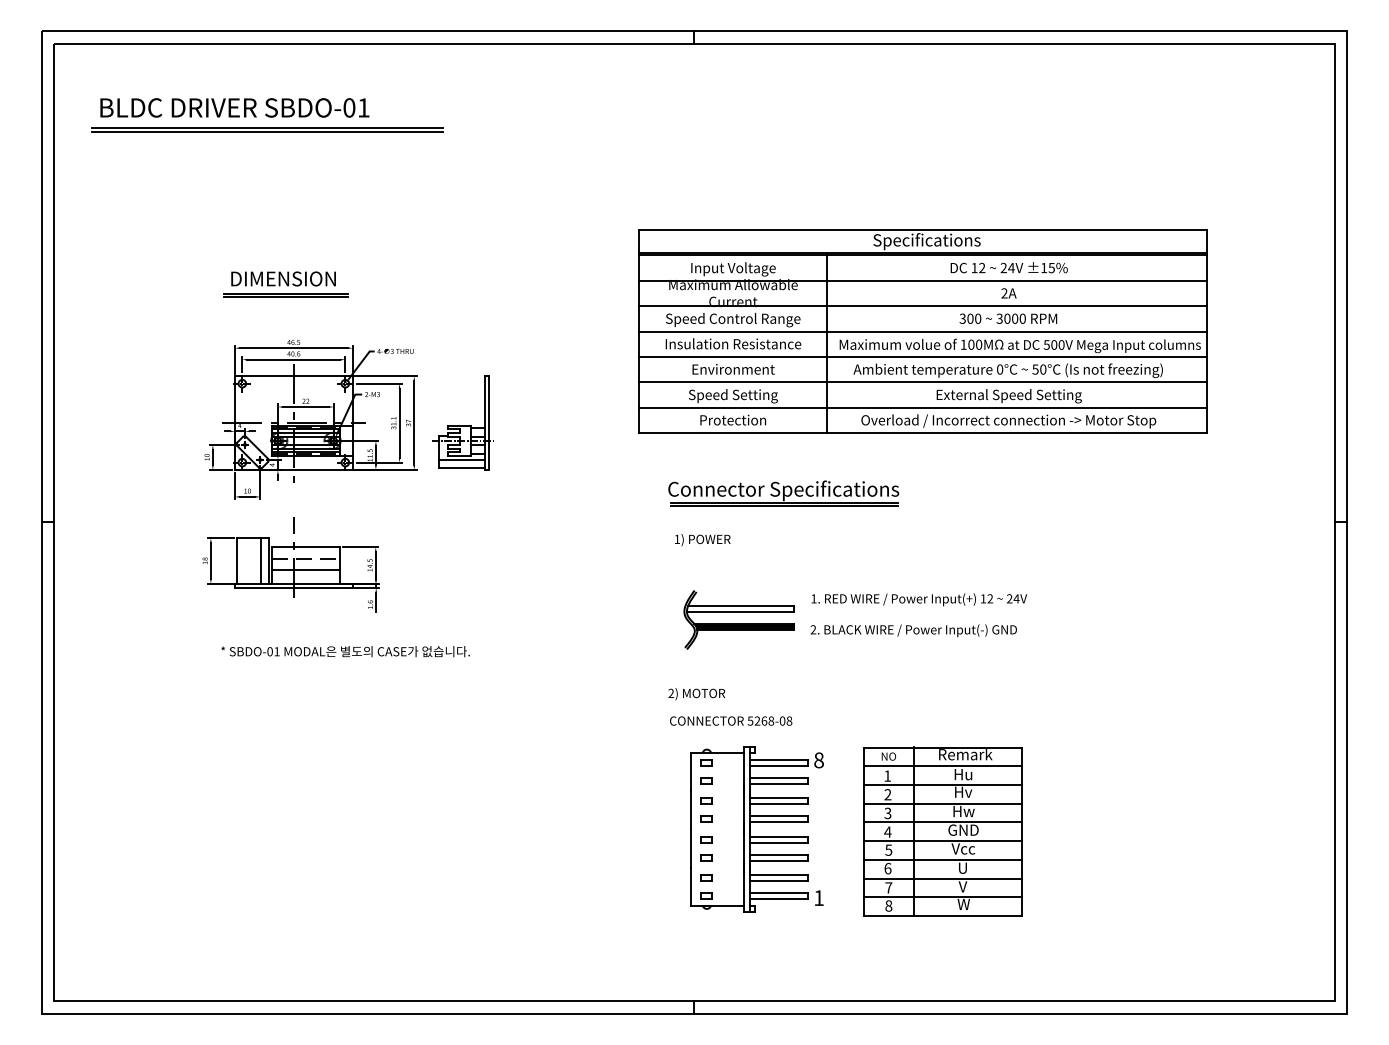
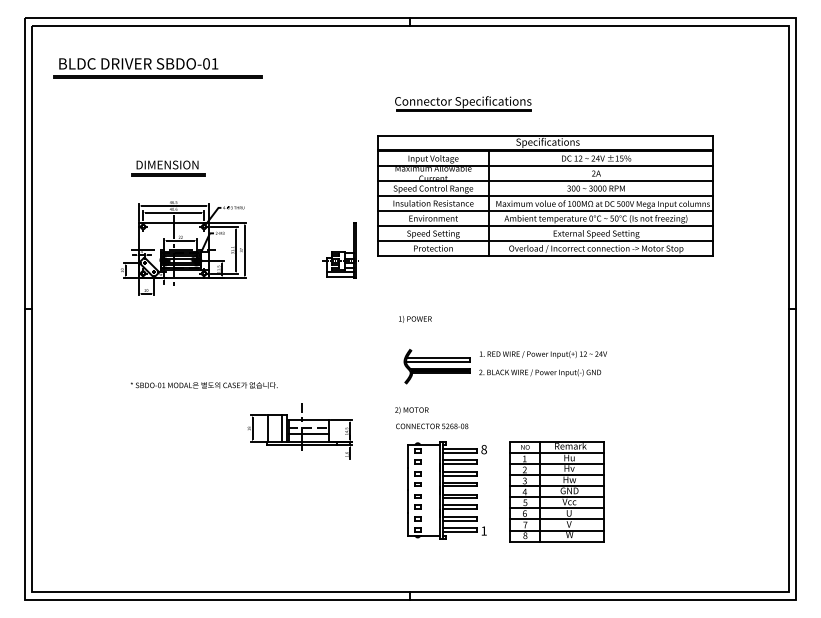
part: (462, 423) -> (340, 250), moved
part: (784, 492) -> (463, 103), moved
part: (290, 565) -> (299, 431), moved

